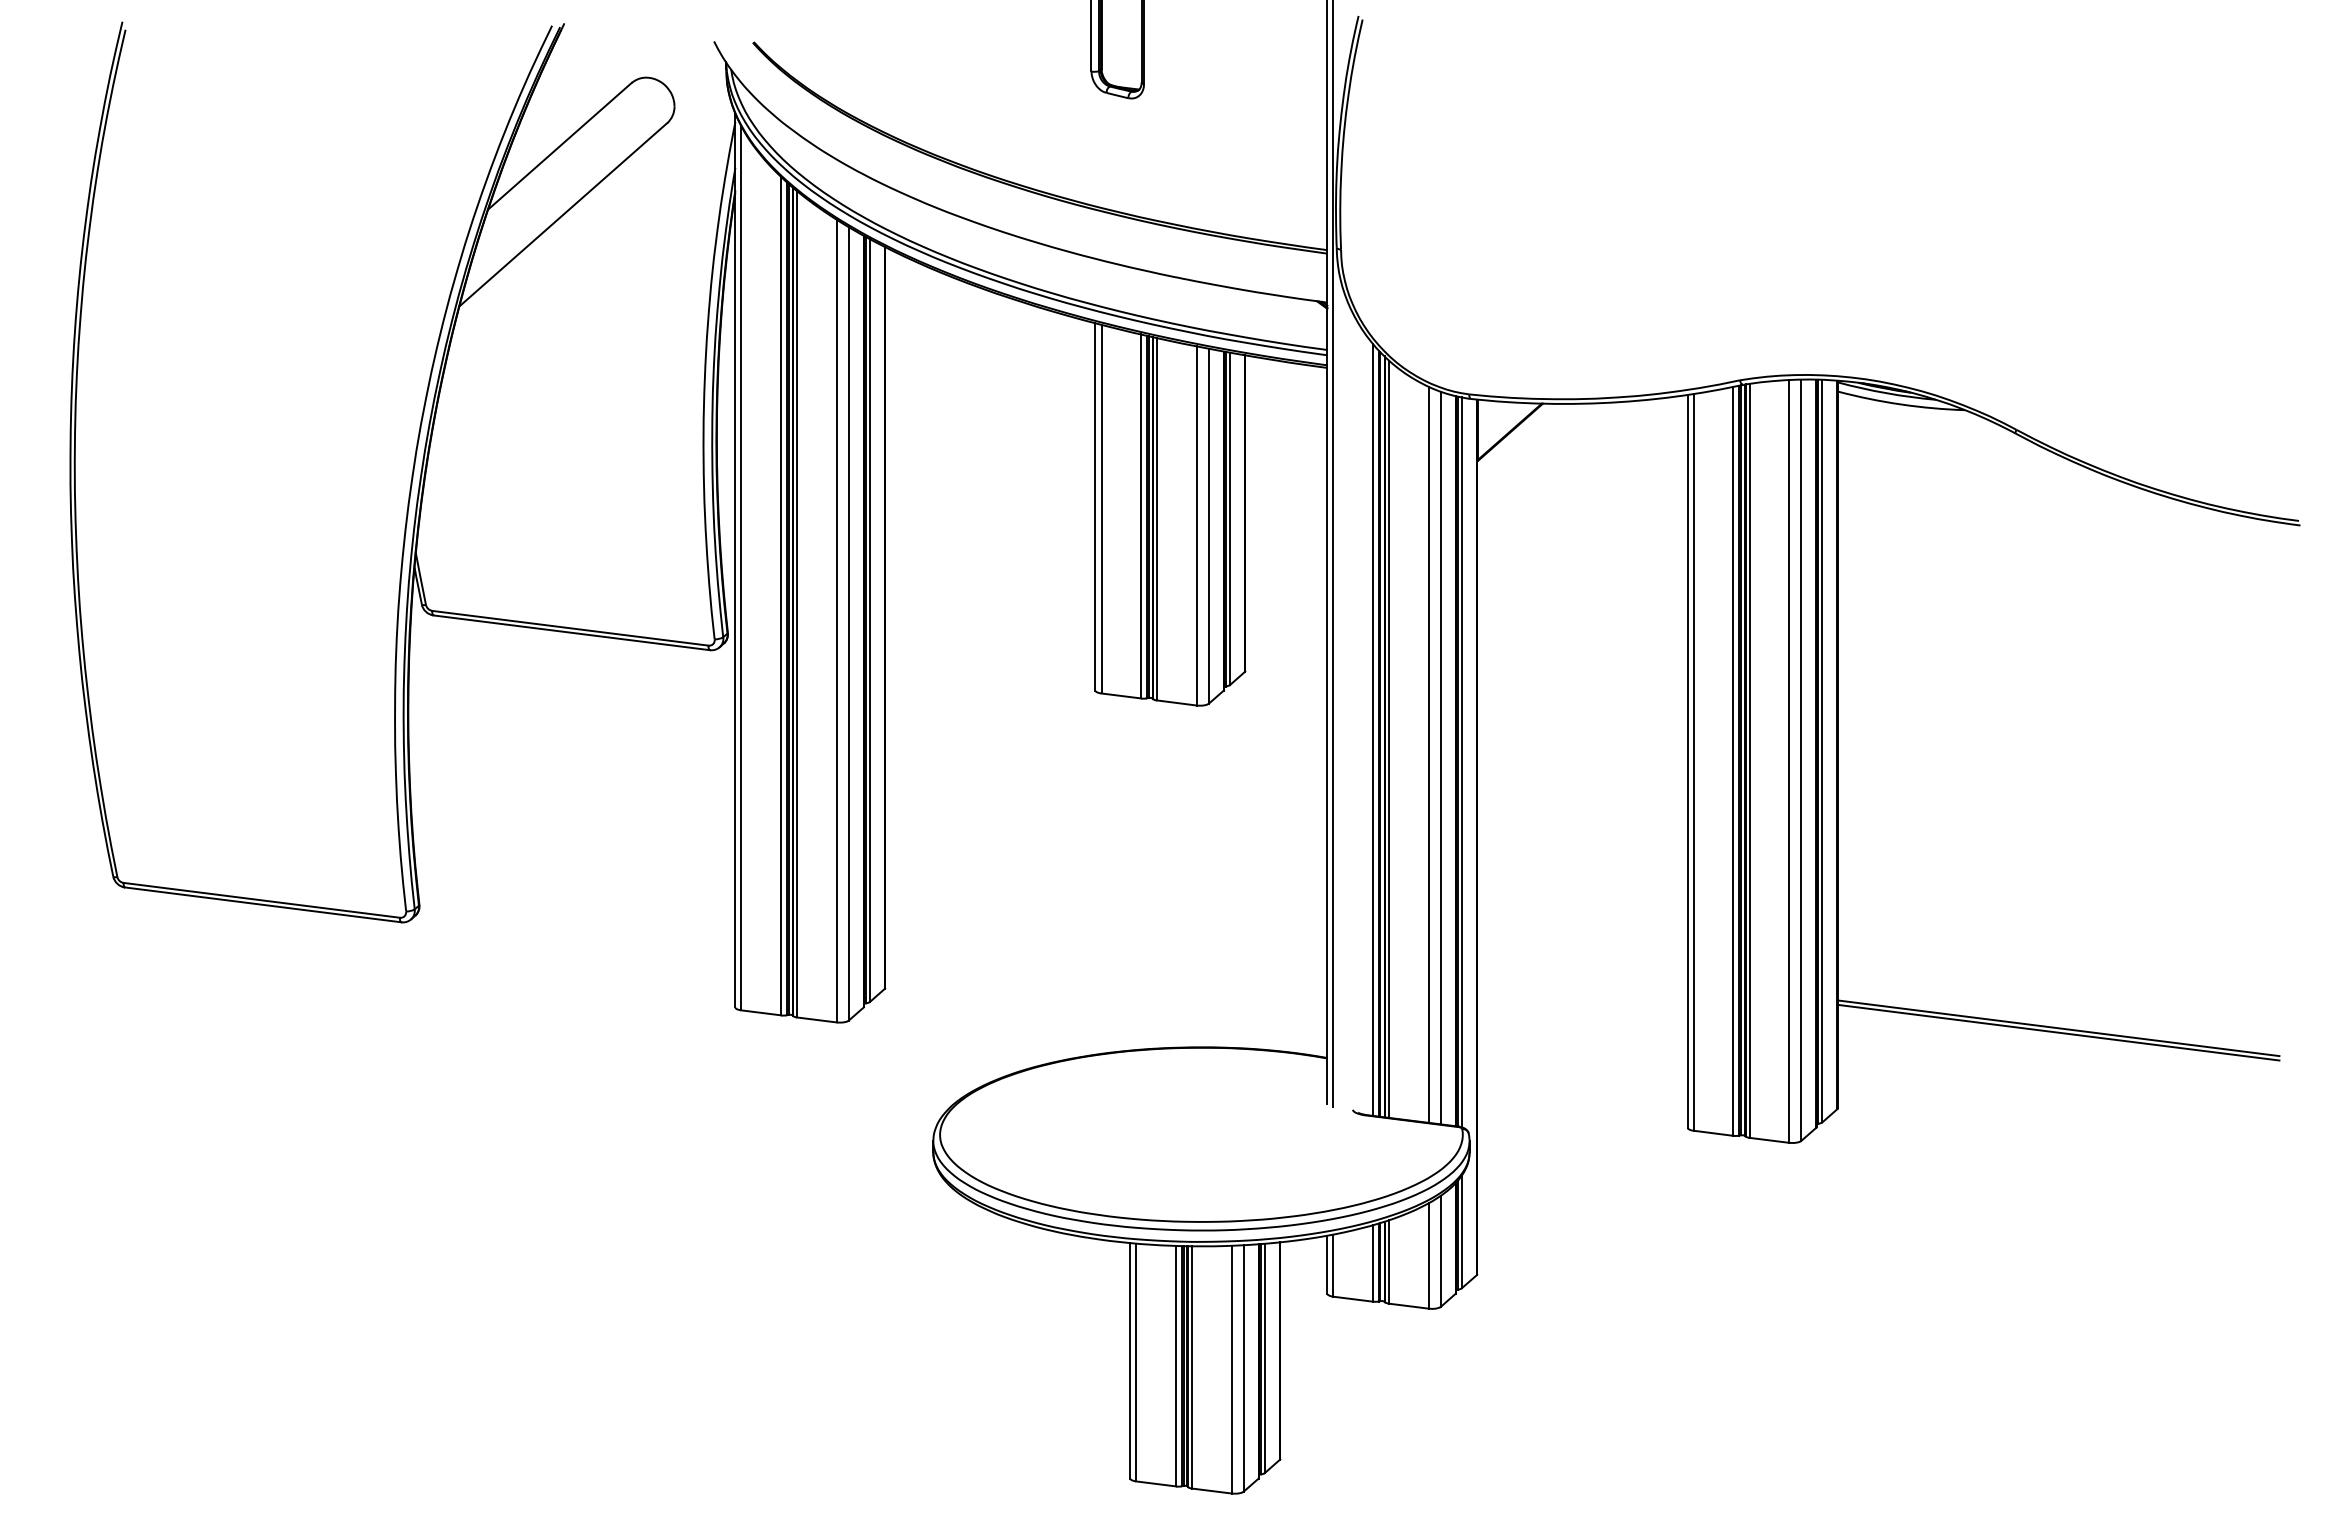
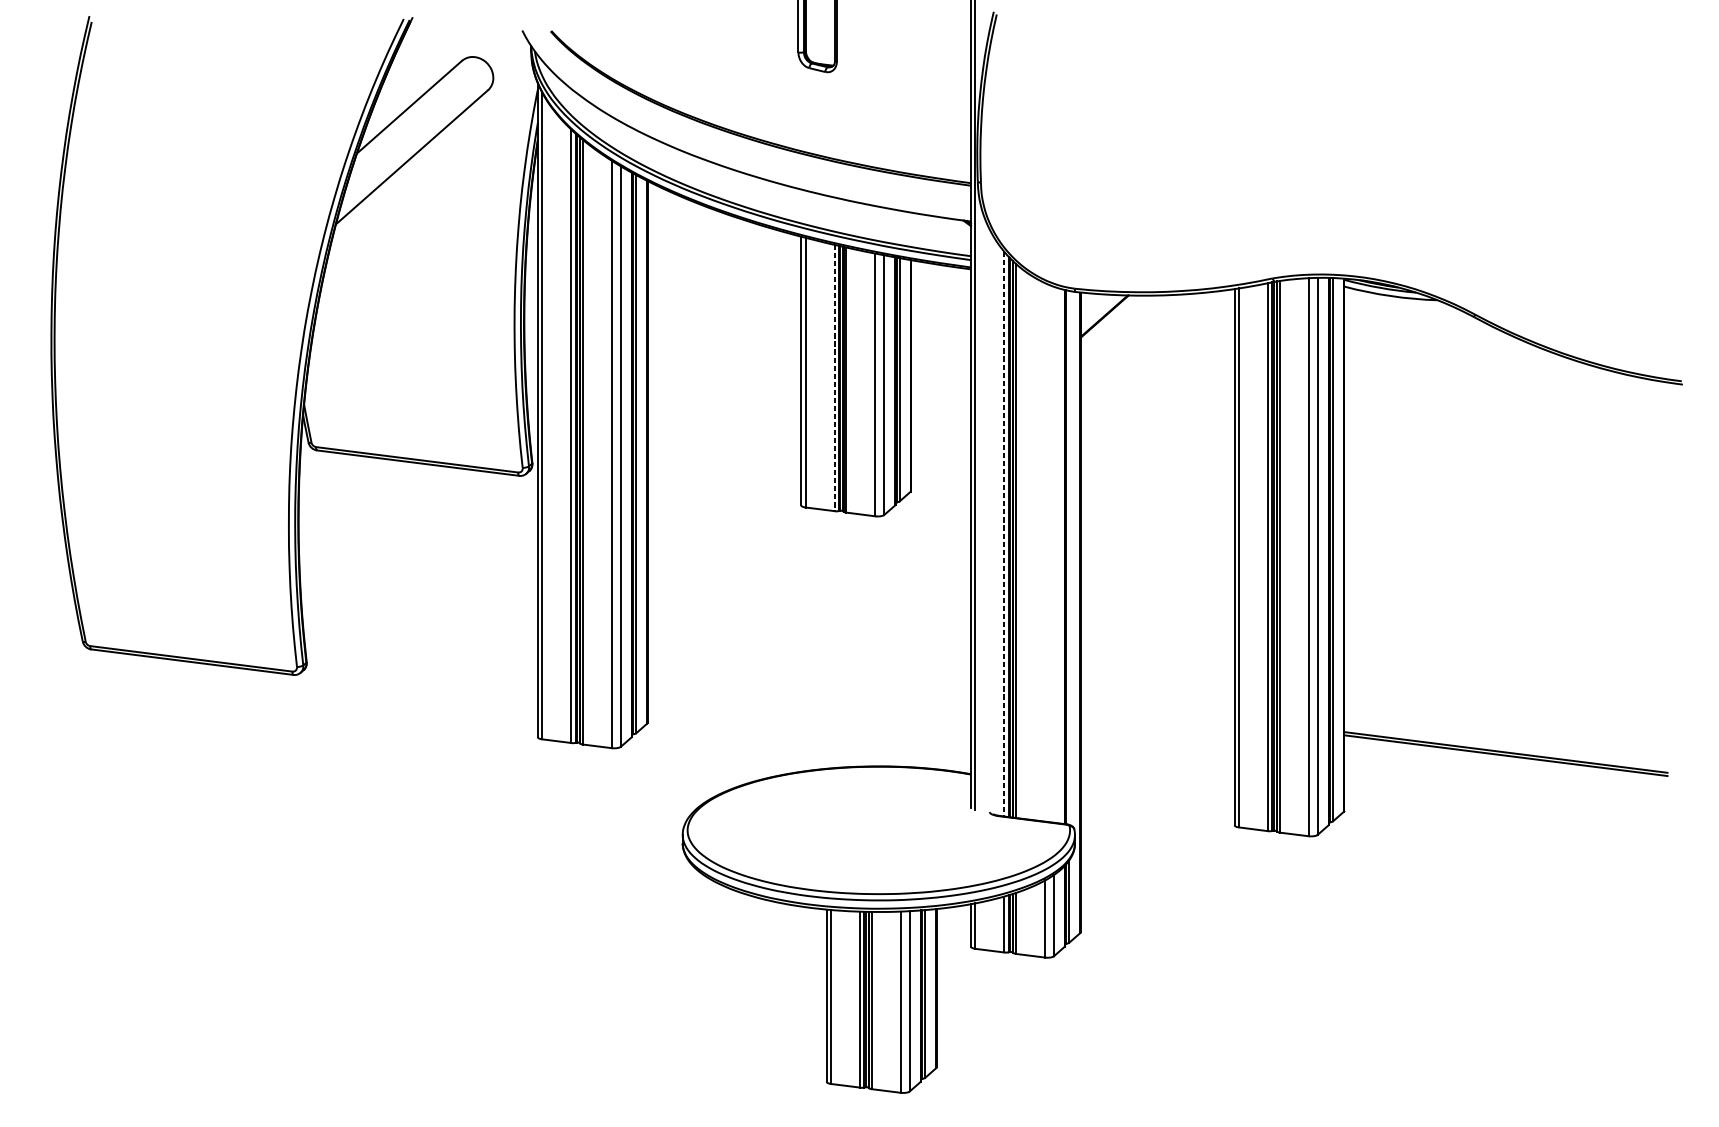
line: (1141, 516) -> (834, 378), solid -> dashed
line: (1372, 729) -> (1003, 533), solid -> dashed
line: (1428, 754) -> (1044, 552), removed
line: (1440, 757) -> (1053, 554), removed
line: (1461, 762) -> (1069, 558), removed

